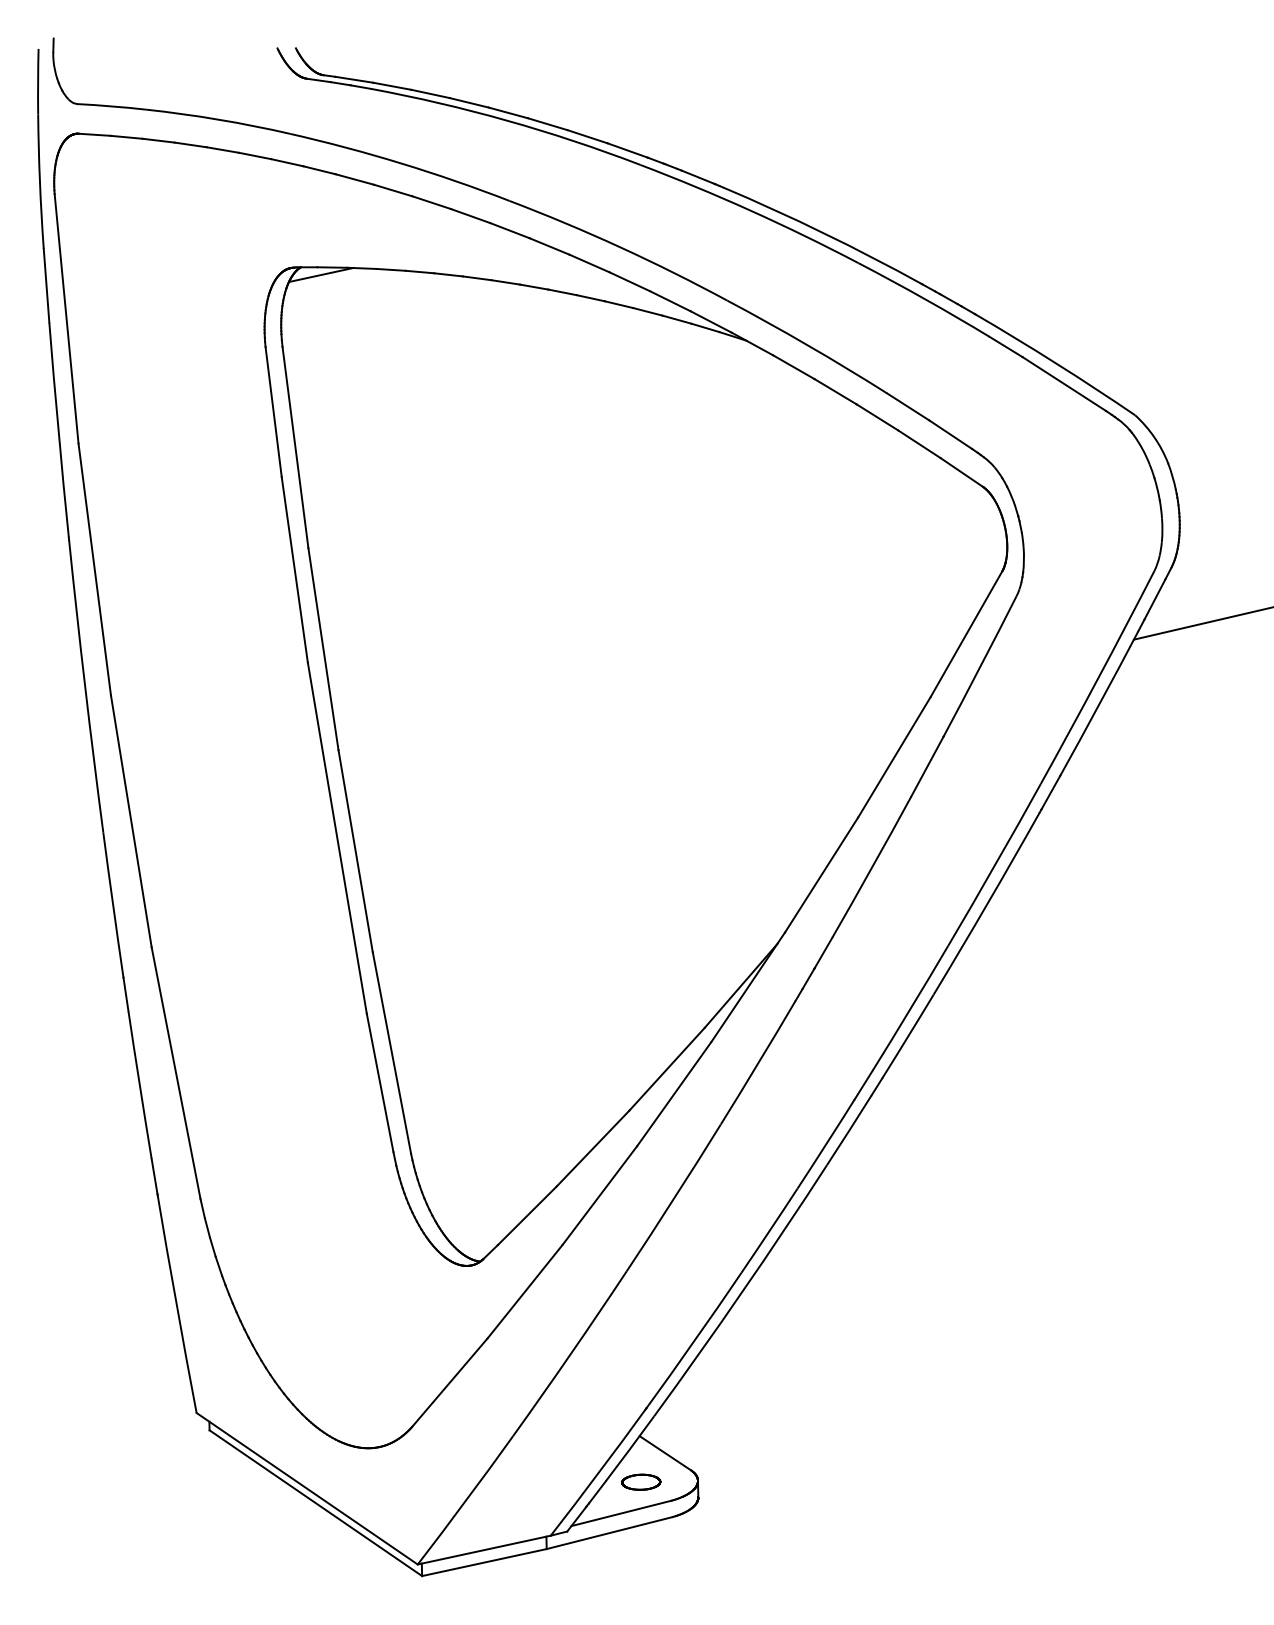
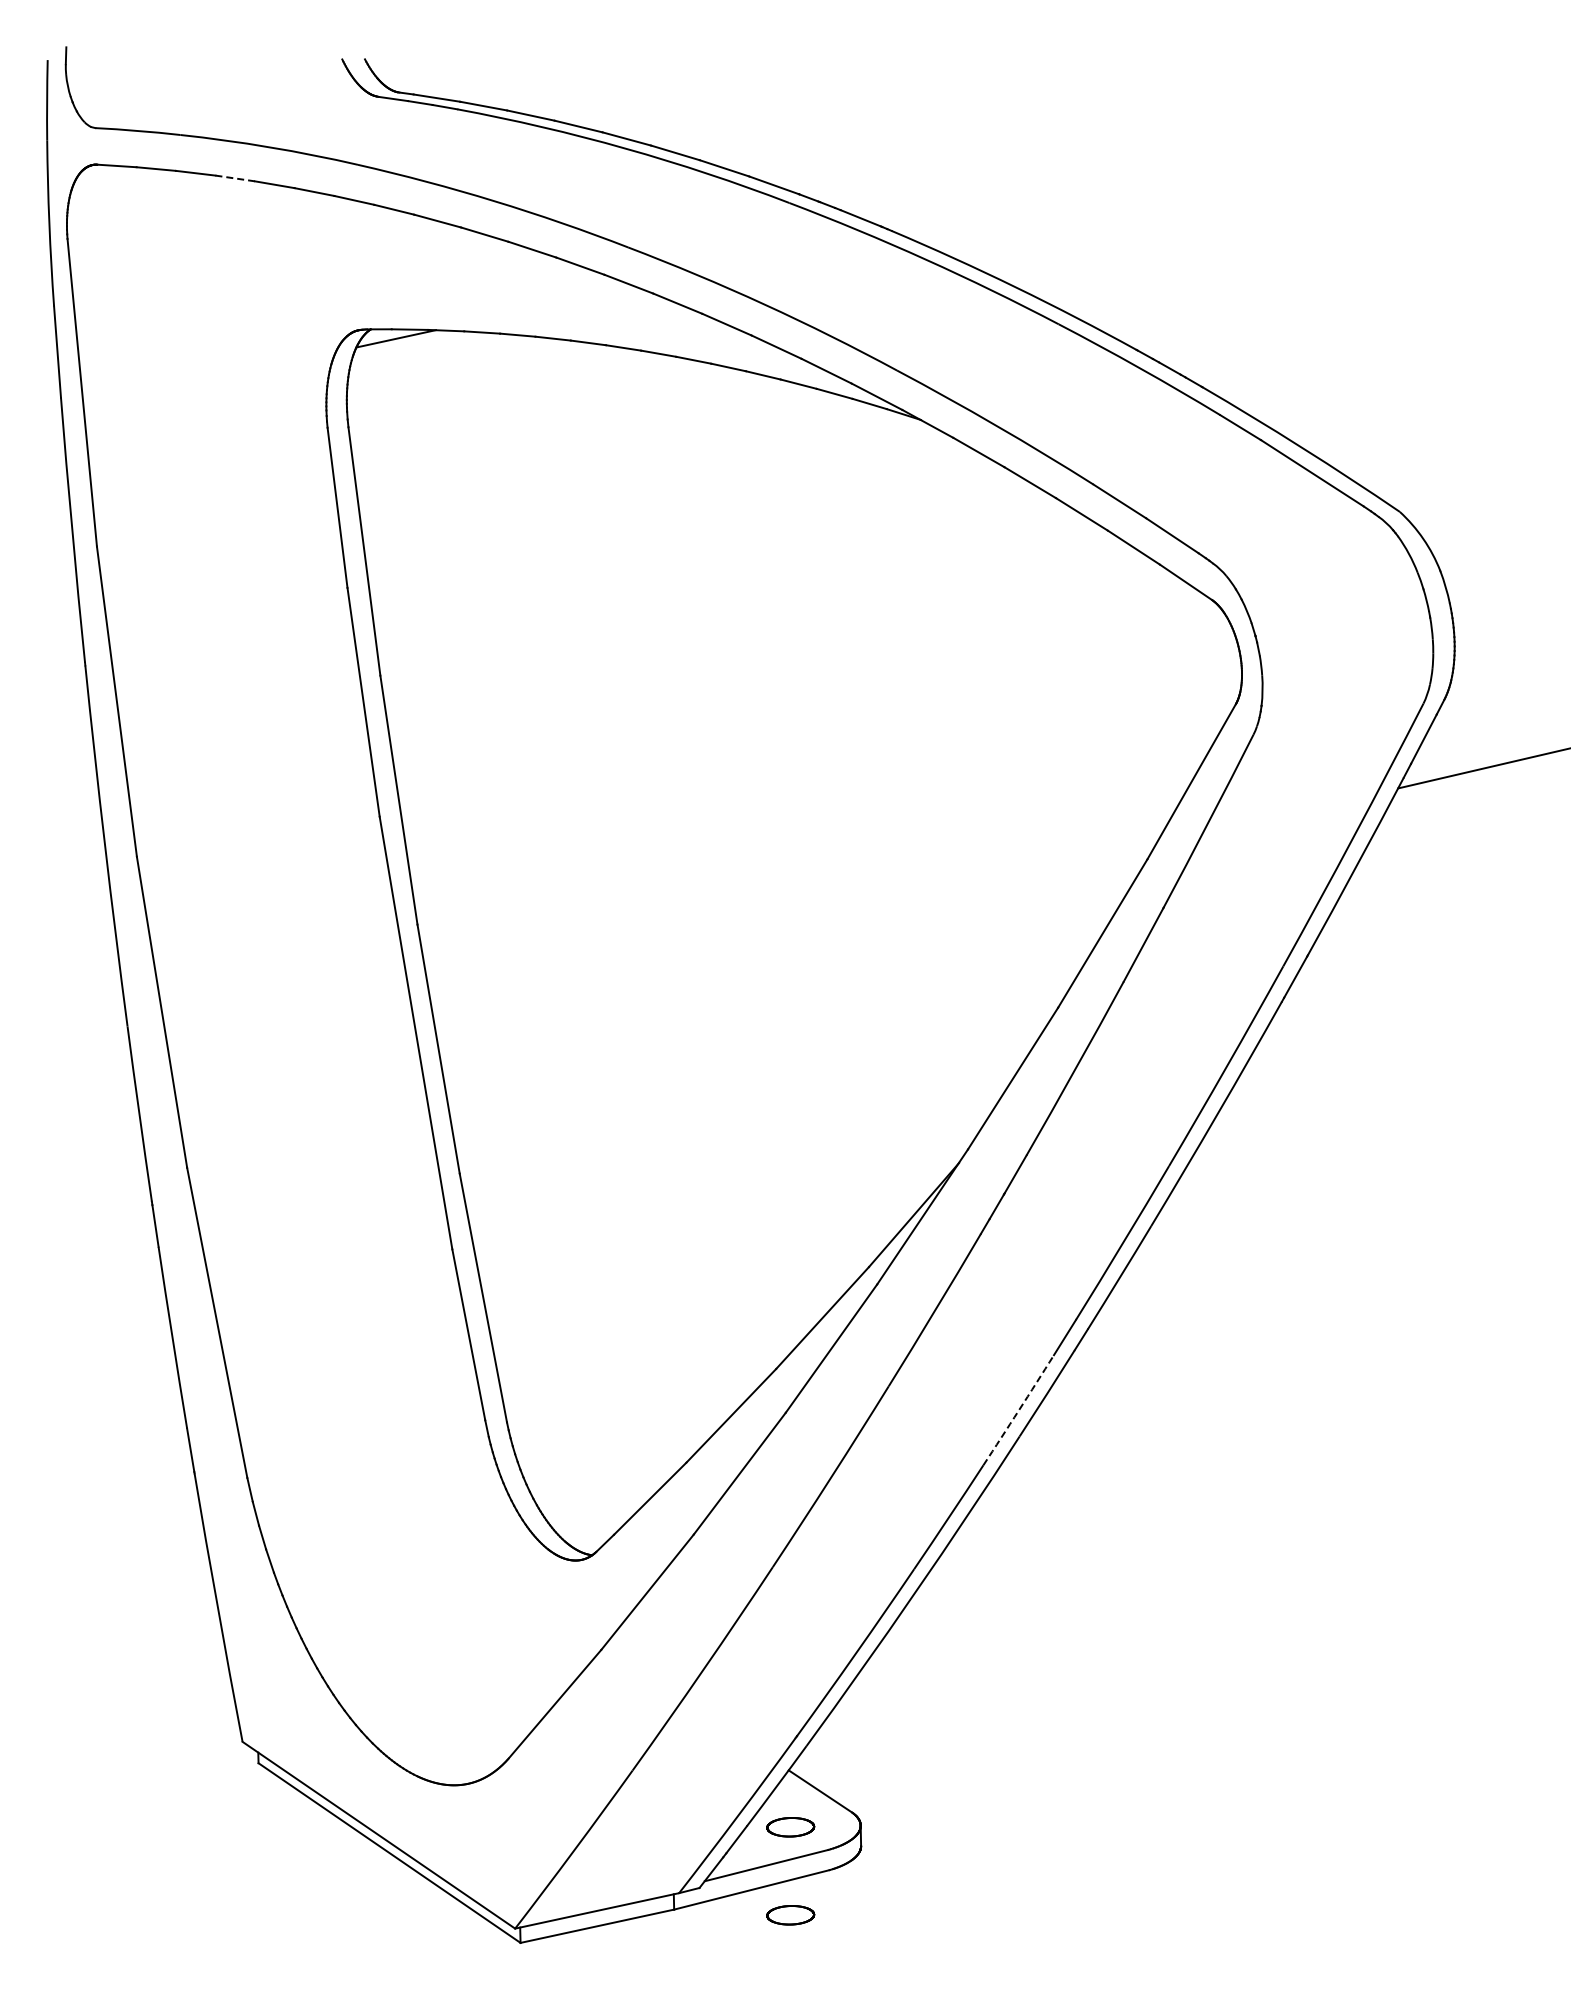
line: (190, 144) -> (235, 178), solid -> dashed
arc: (825, 1144) -> (1018, 1410), solid -> dashed
part: (641, 1553) -> (790, 1915), added

